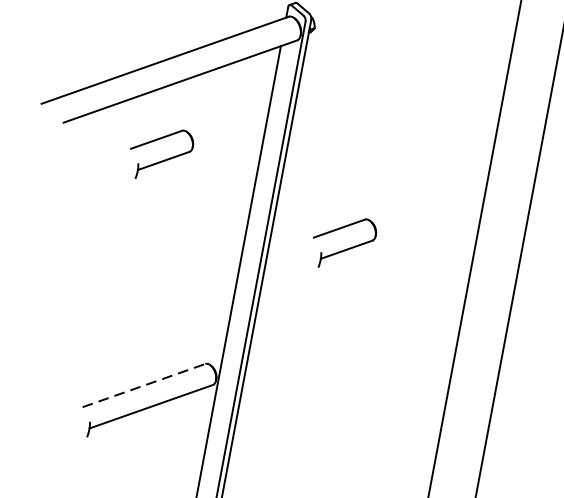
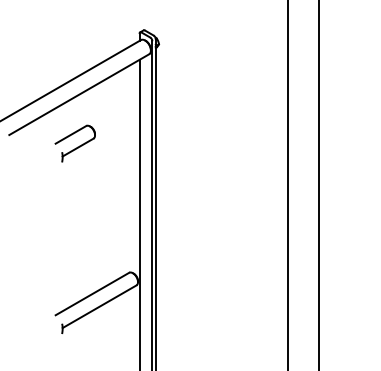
part: (342, 242) -> (202, 178), removed
line: (144, 384) -> (92, 293), dashed -> solid

